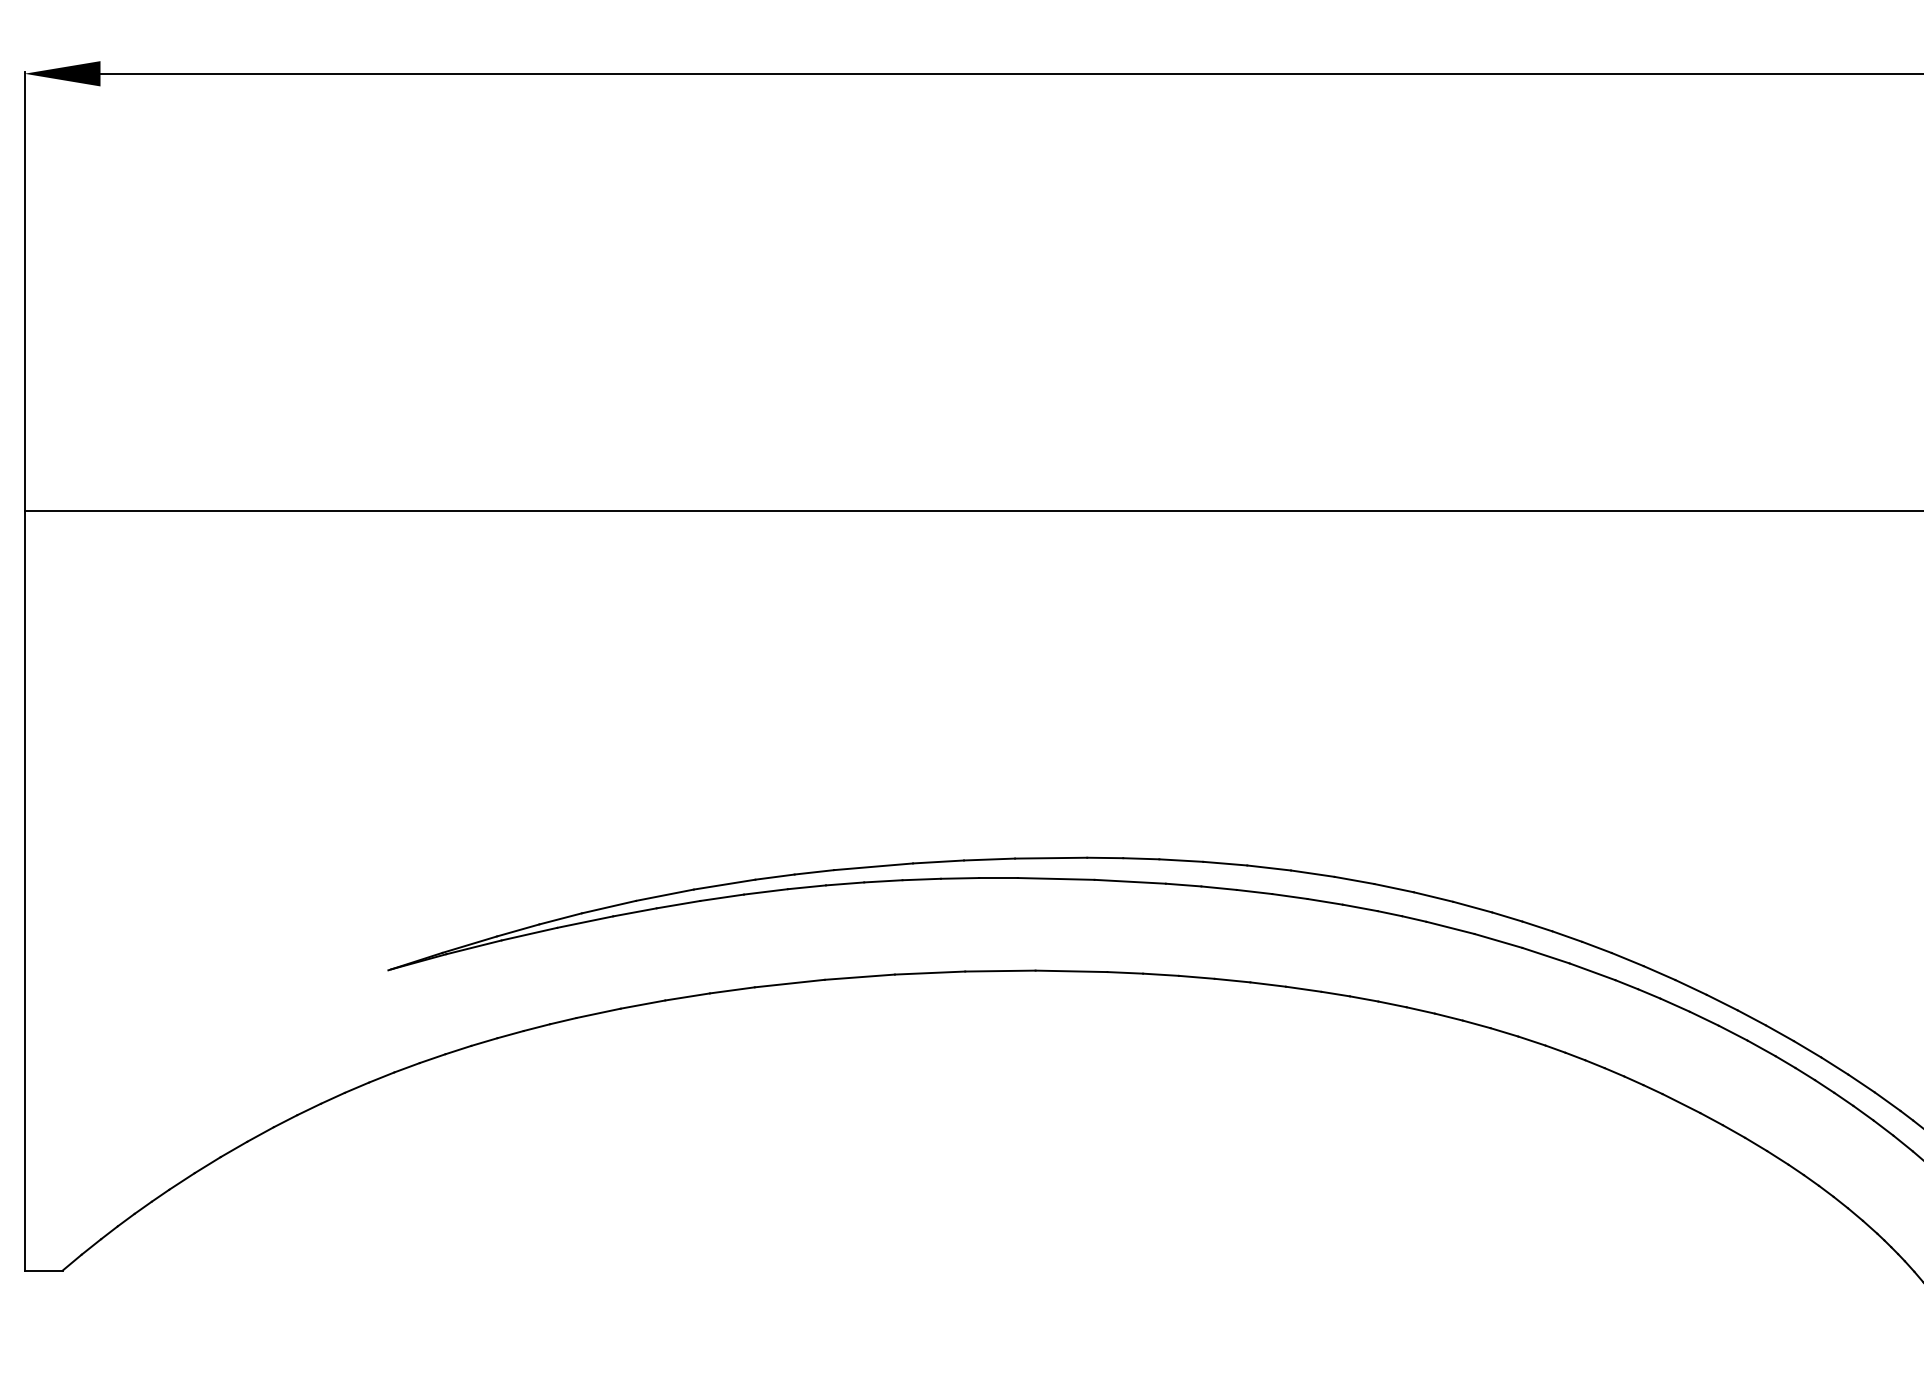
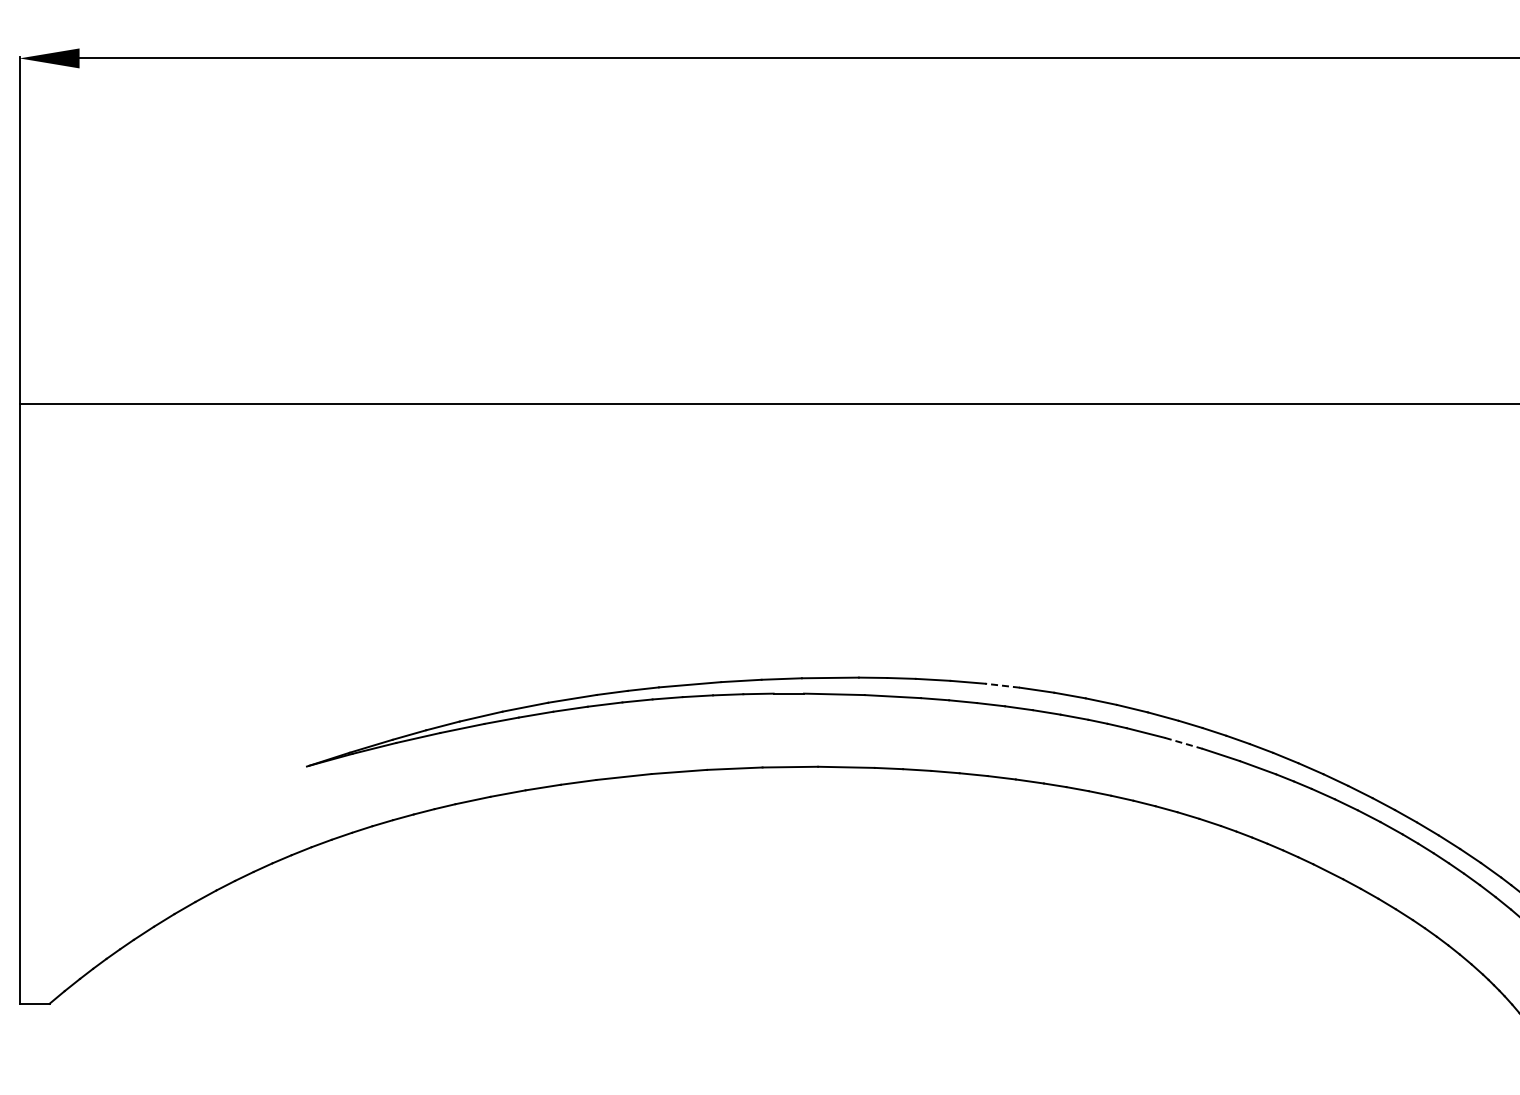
line: (1269, 867) -> (1002, 685), solid -> dashed
line: (1498, 941) -> (1183, 743), solid -> dashed

